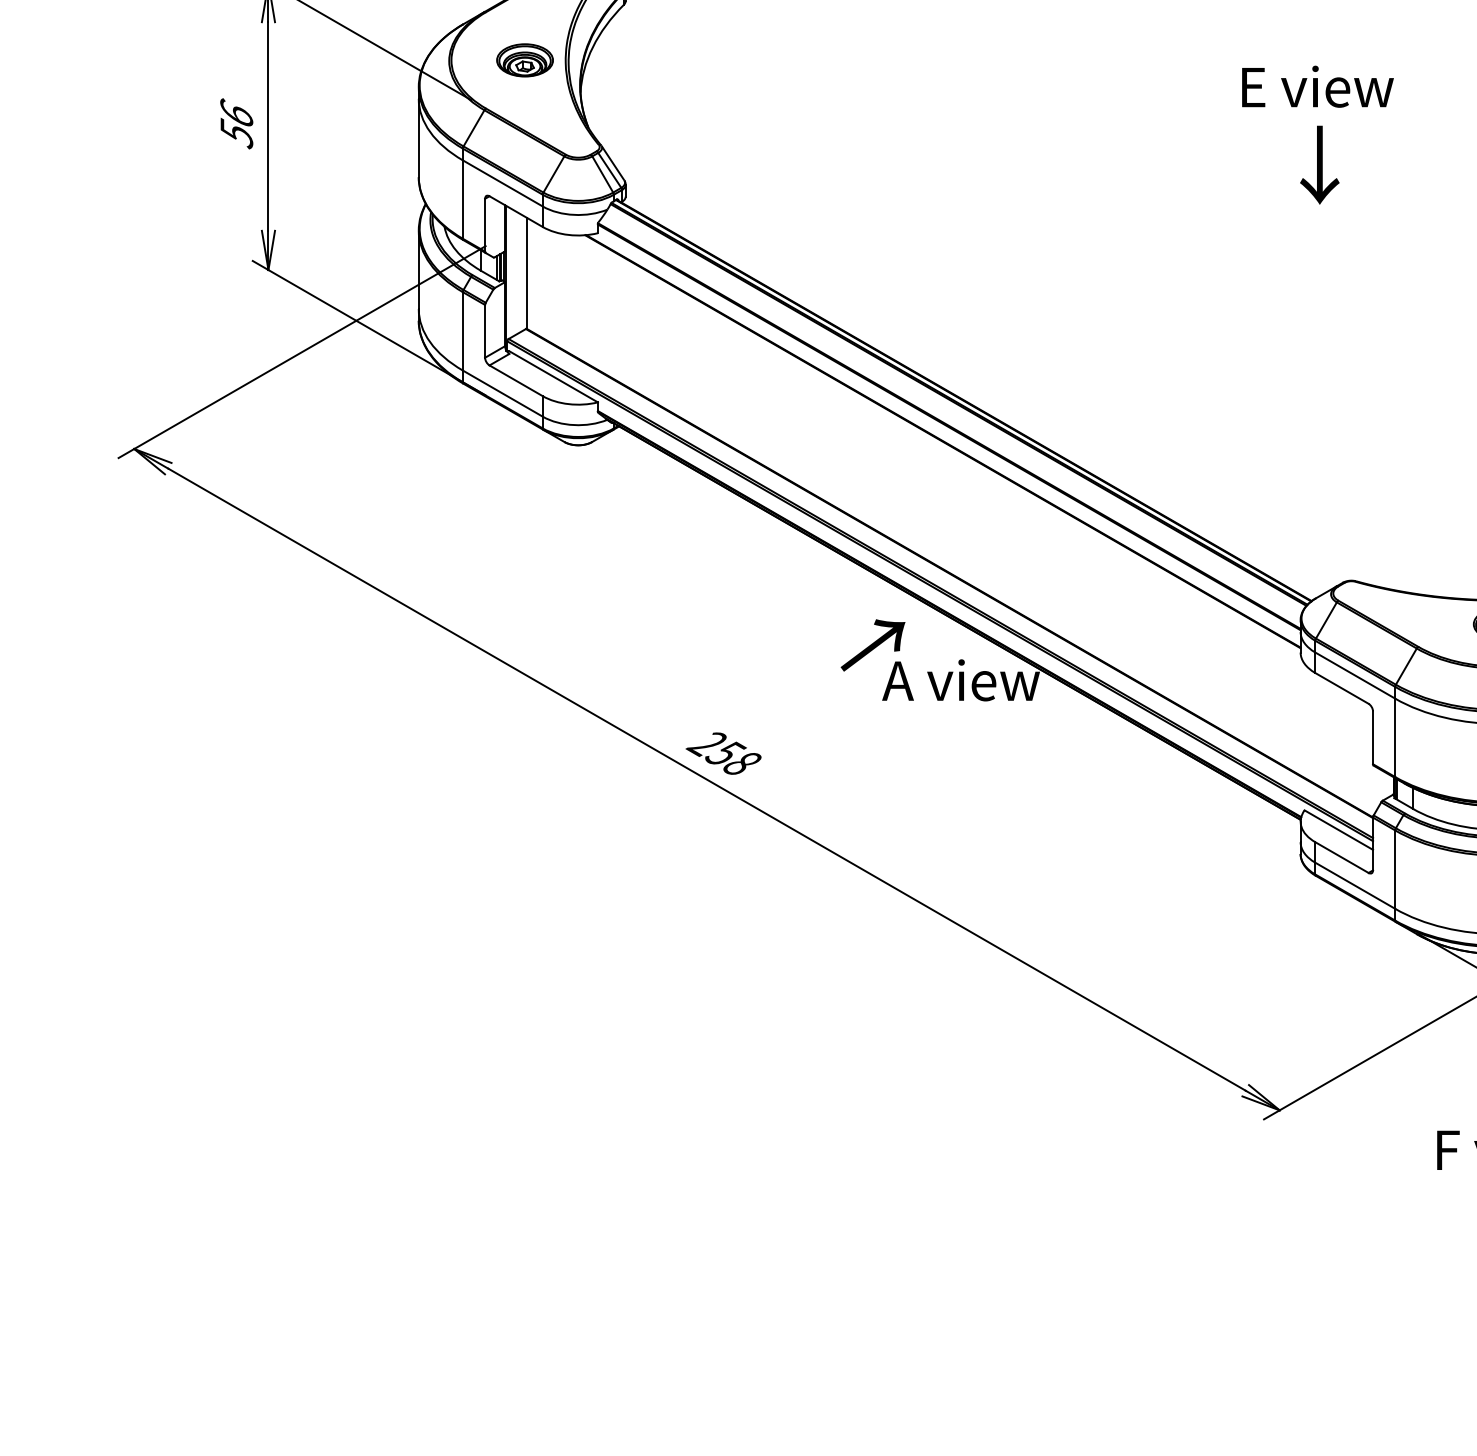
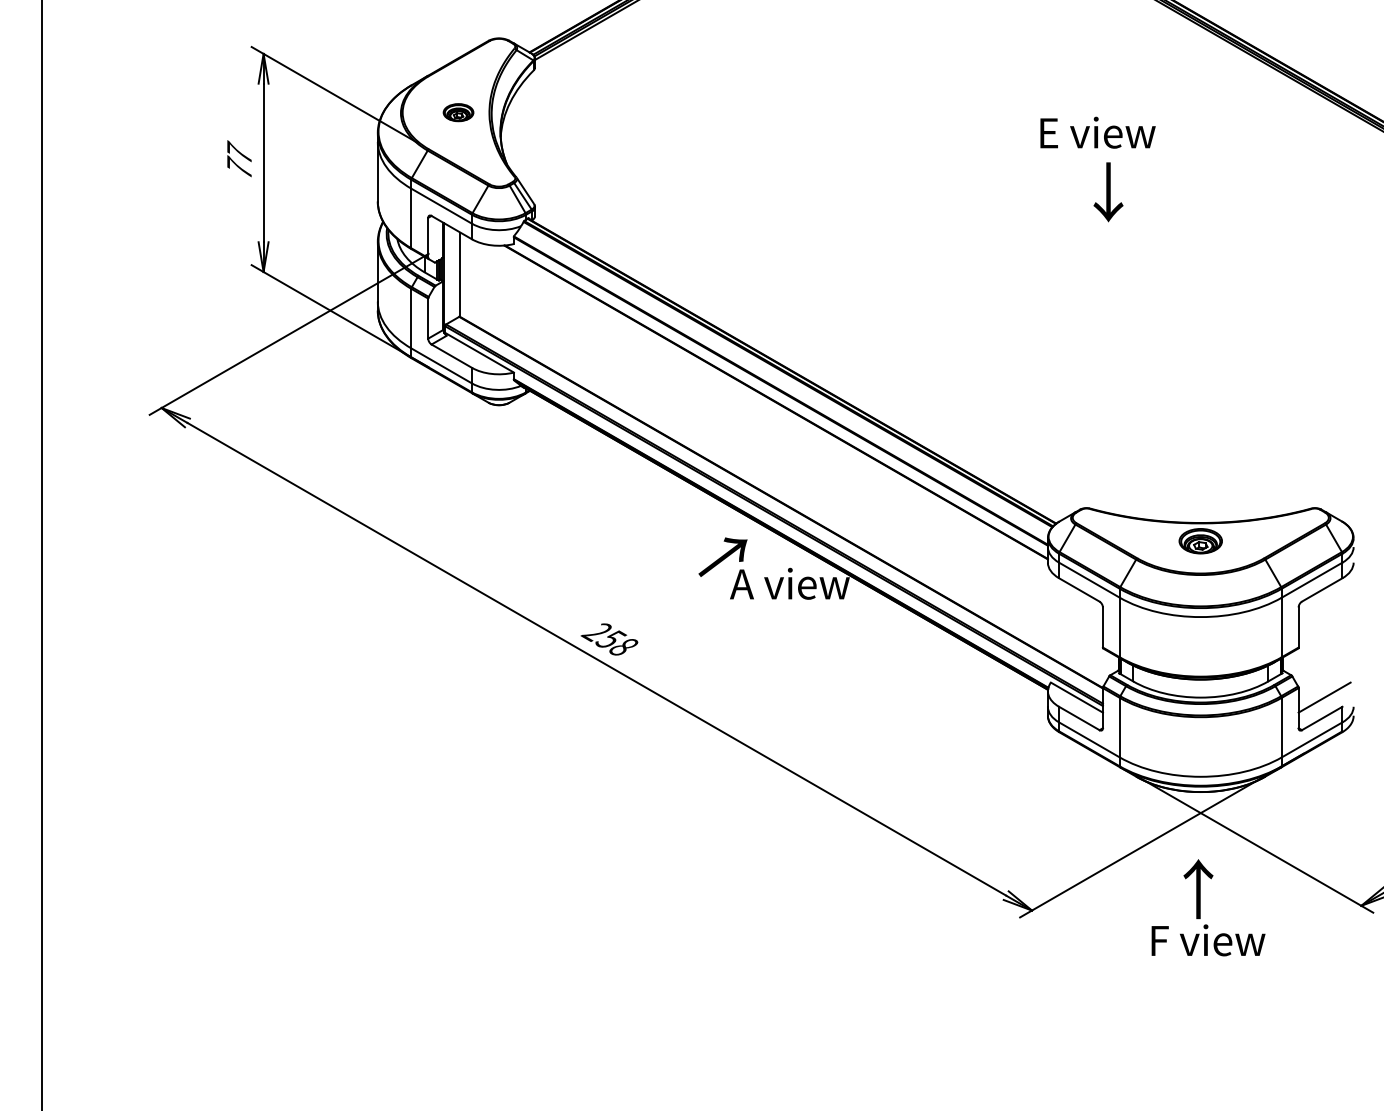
part: (524, 60) -> (458, 112), size x0.7
text: (1317, 86) -> (1097, 132), moved
text: (236, 123) -> (239, 160), 56 -> 77
text: (1319, 165) -> (1108, 192), moved

